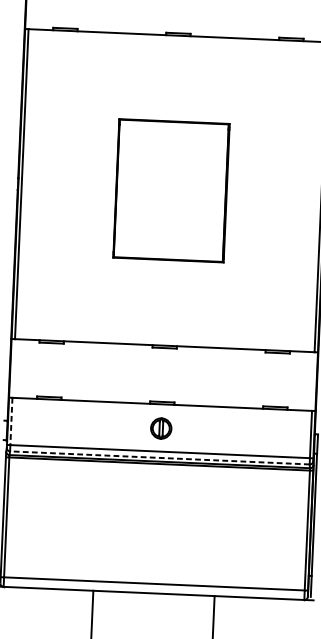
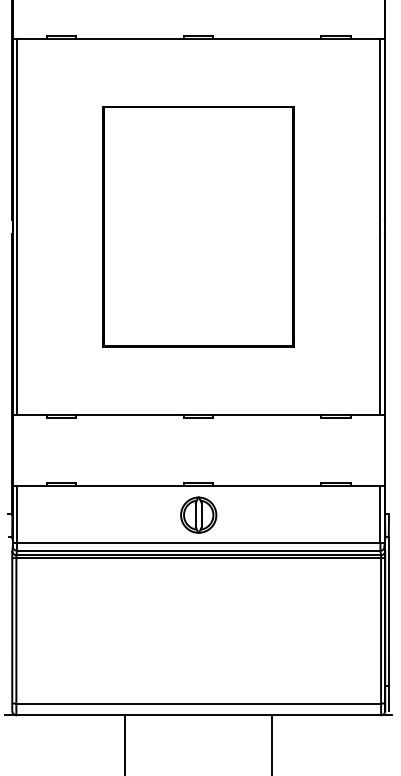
part: (171, 190) -> (198, 226), size x1.43
line: (11, 421) -> (17, 514), dashed -> solid
part: (161, 428) -> (198, 514), size x1.43
line: (159, 457) -> (198, 550), dashed -> solid

